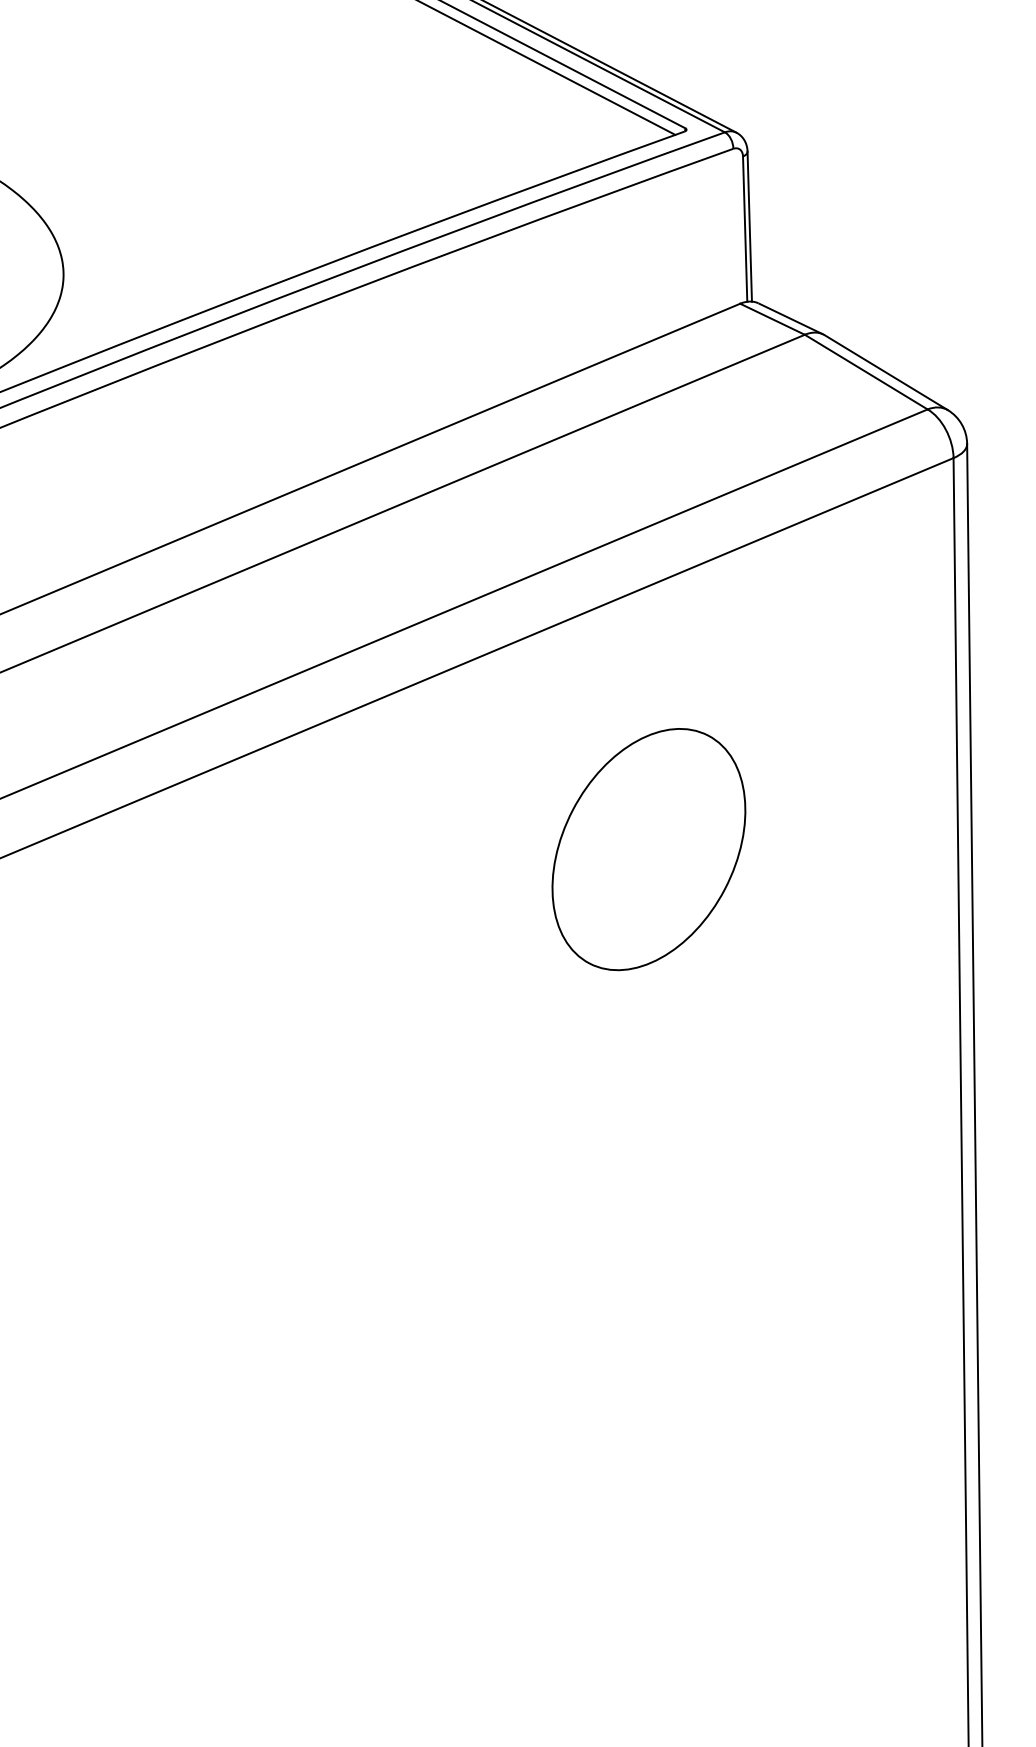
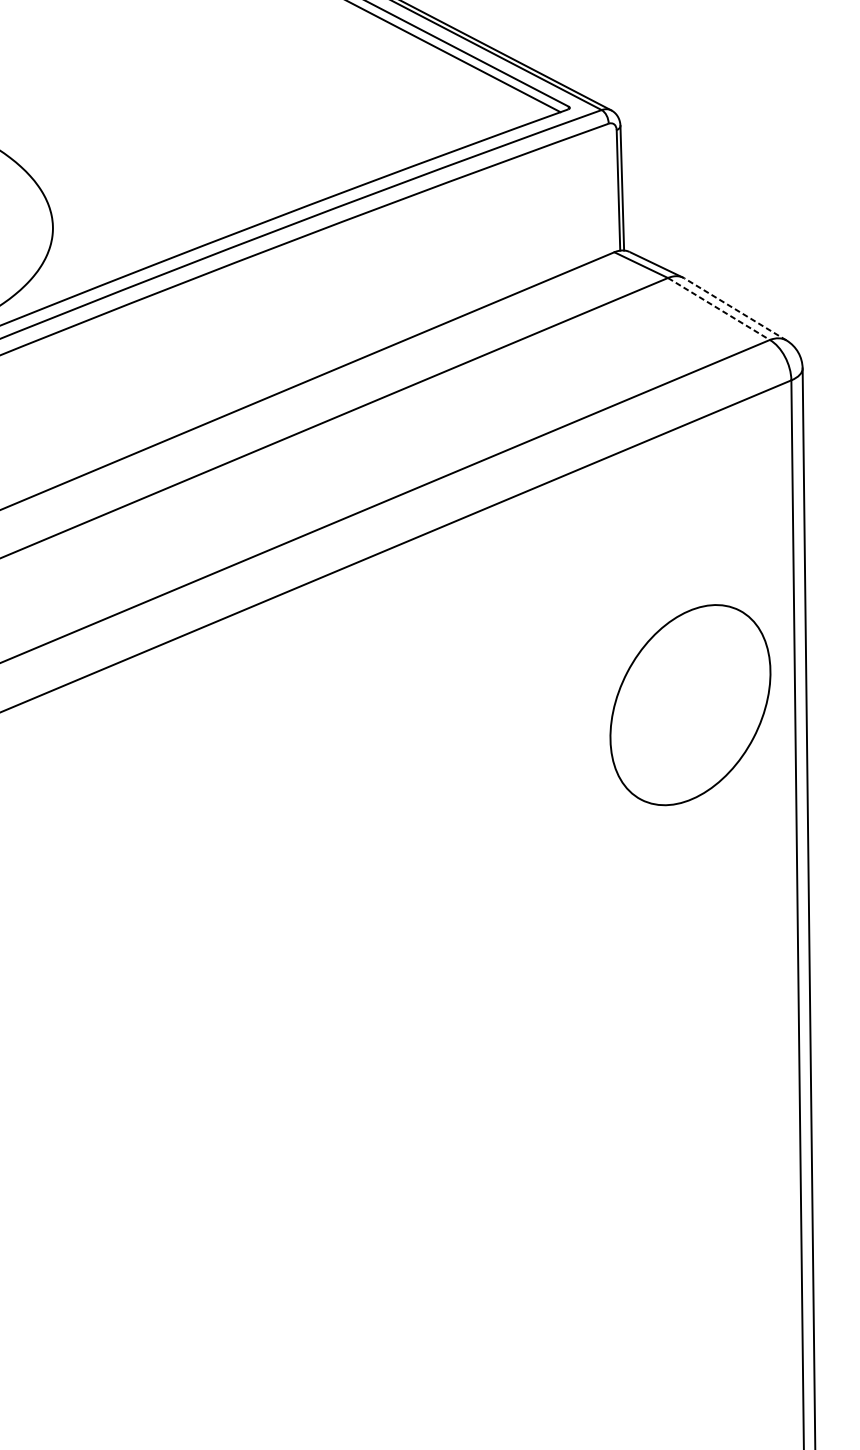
line: (866, 372) -> (719, 309), solid -> dashed
line: (885, 372) -> (734, 309), solid -> dashed
part: (648, 849) -> (690, 705), moved

